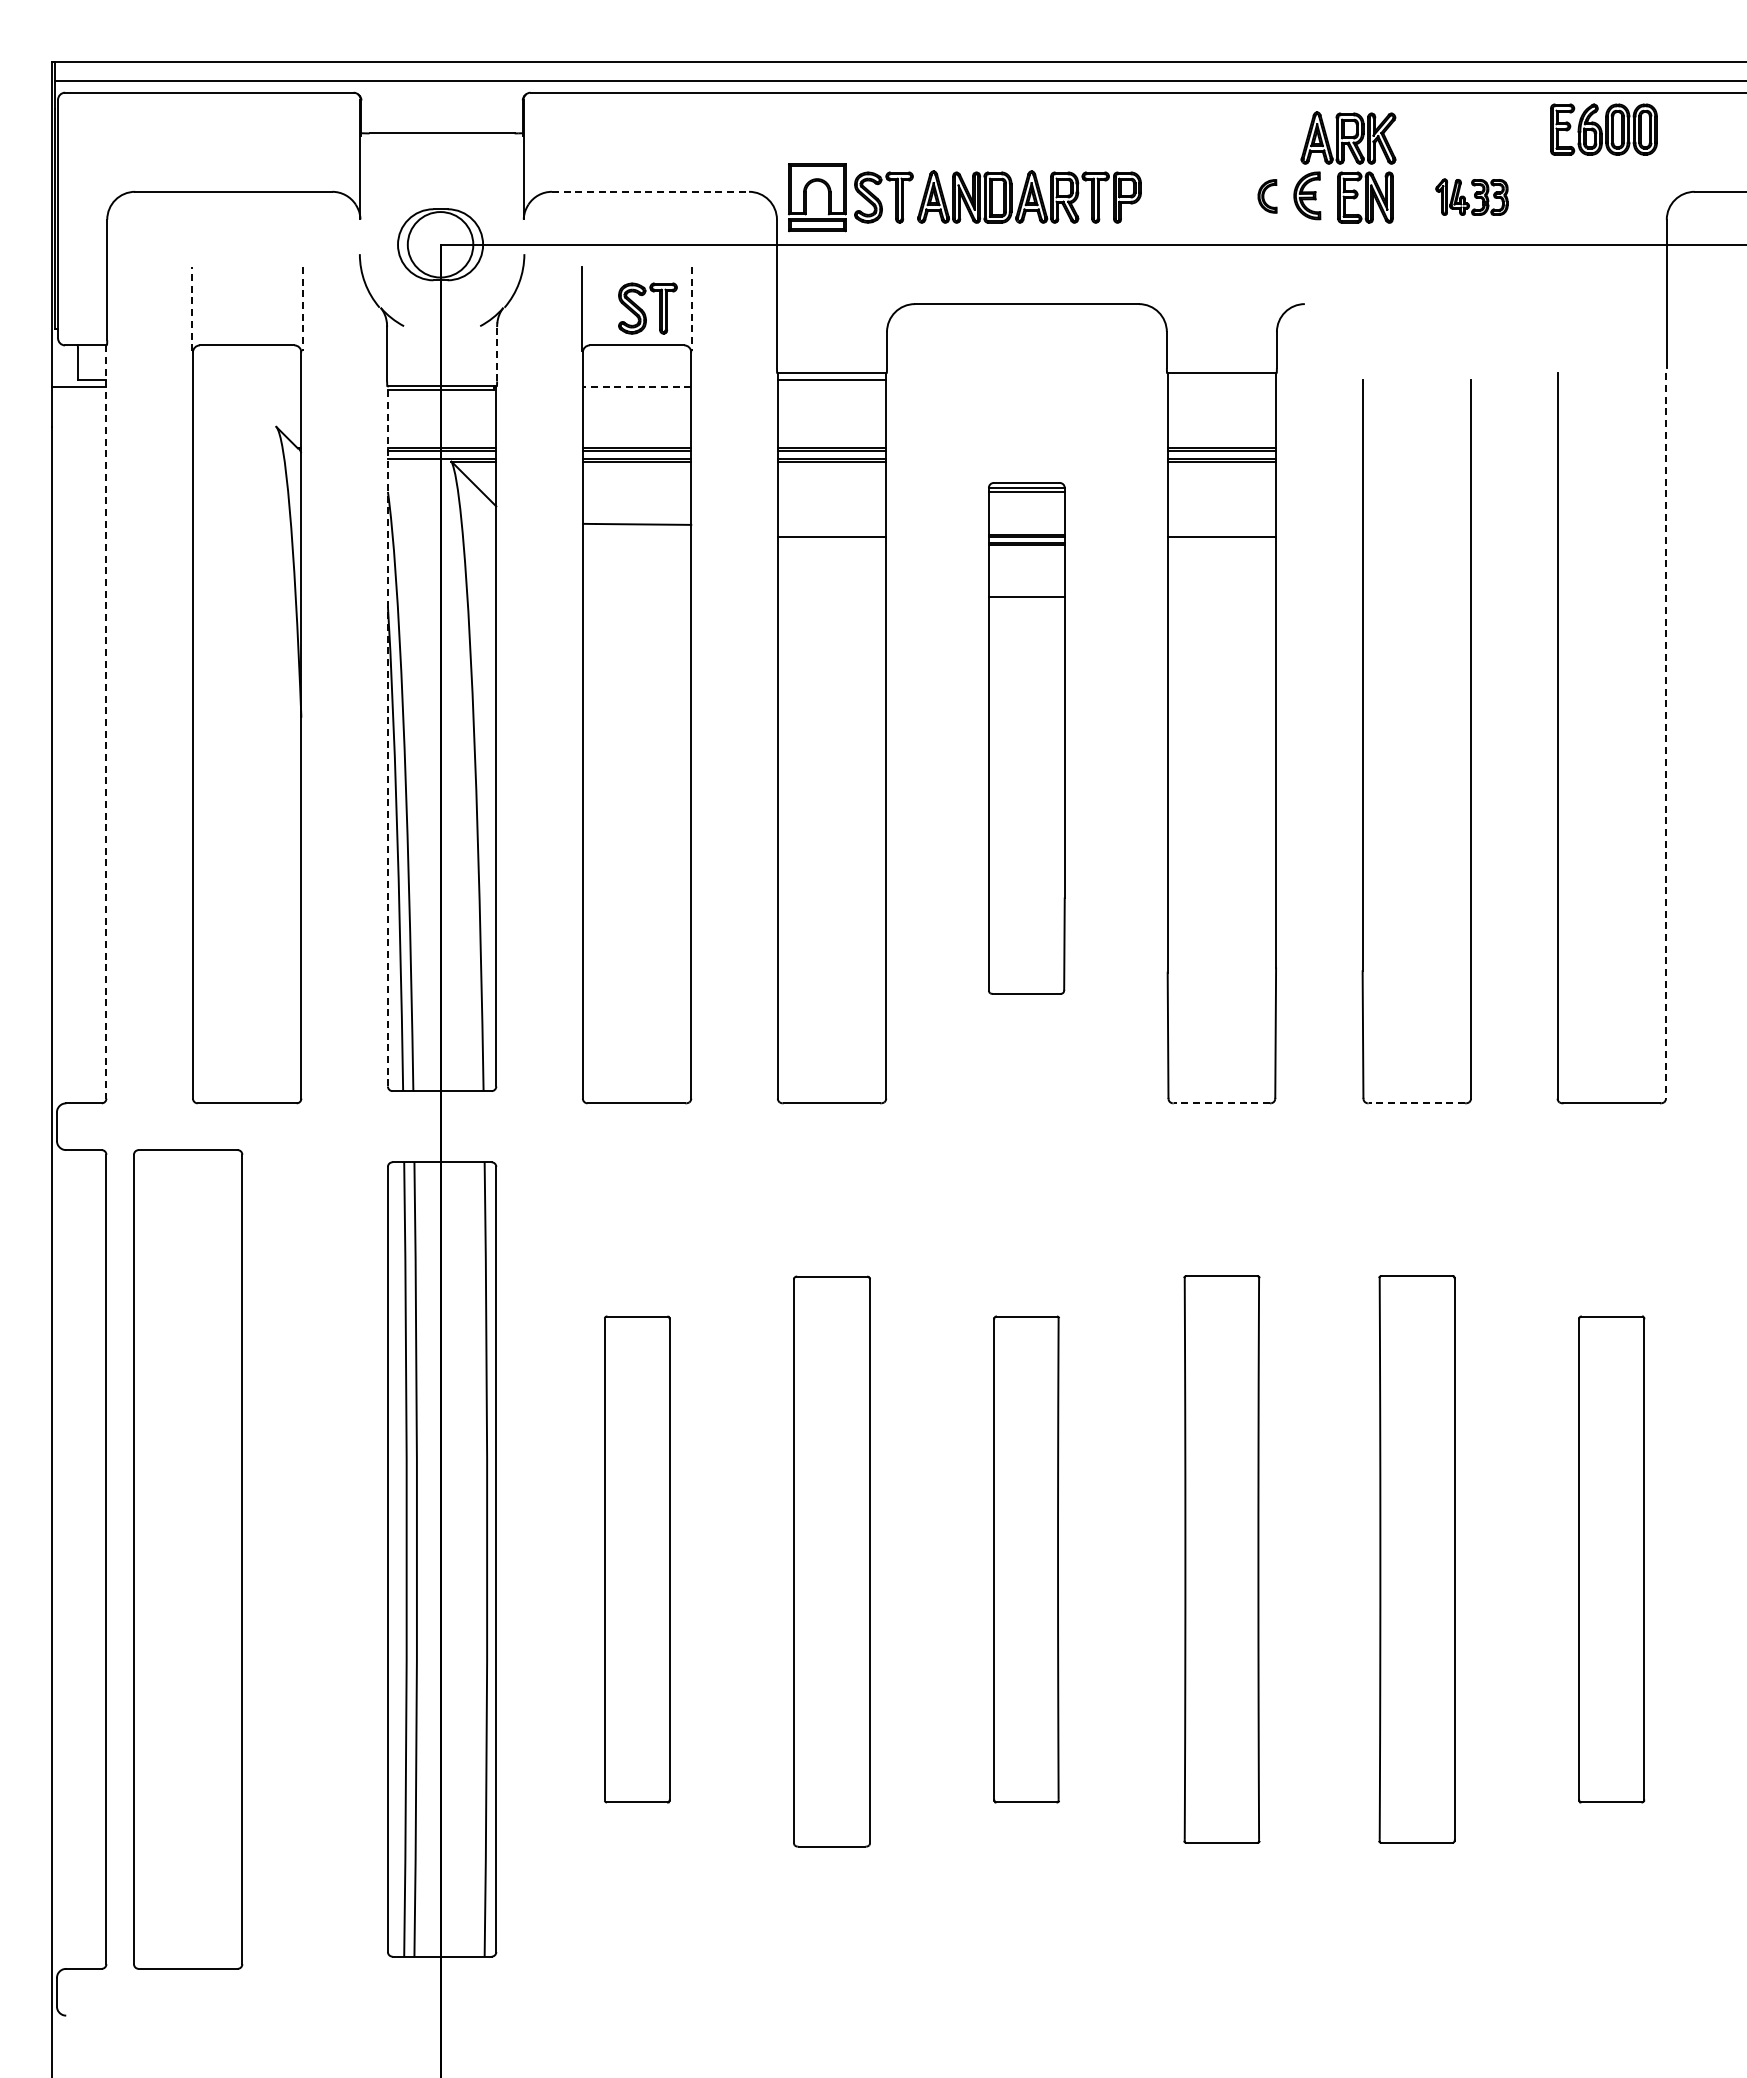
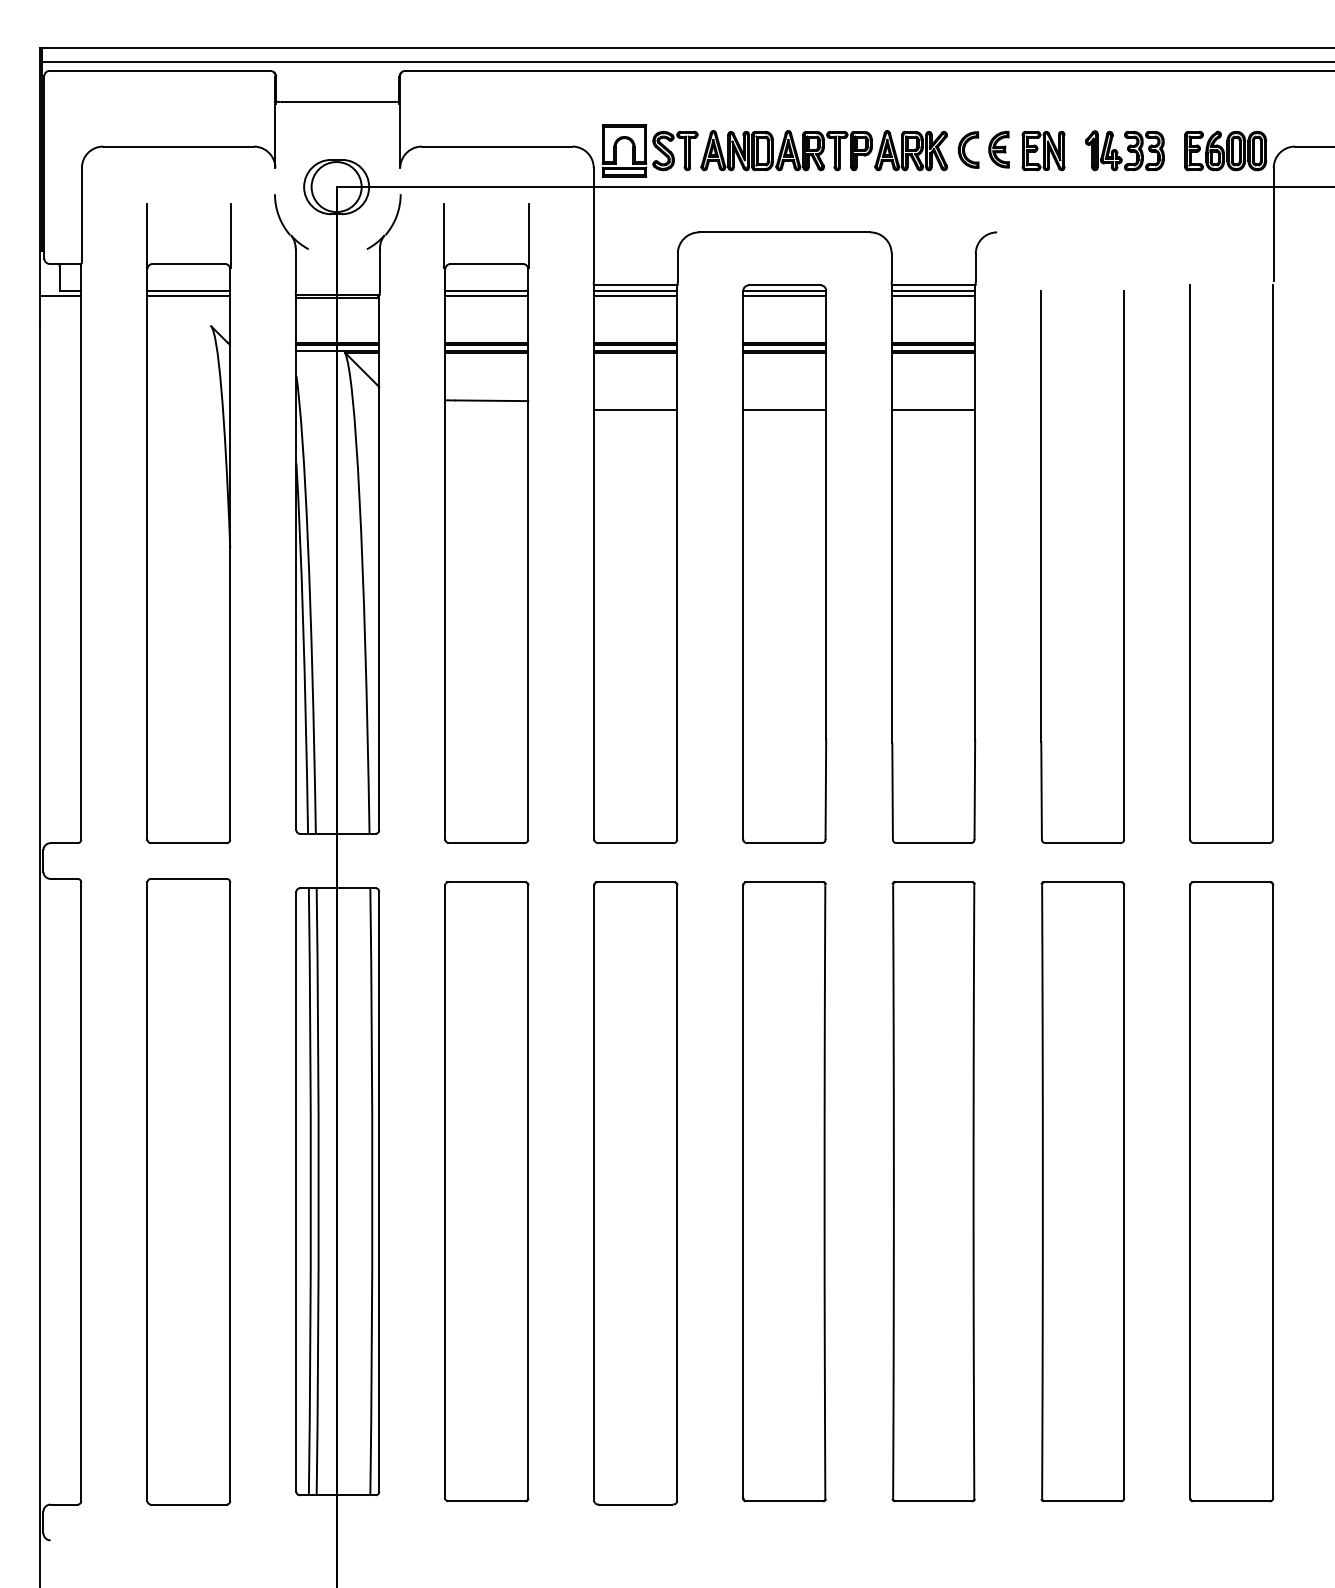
part: (1603, 129) -> (1225, 150), moved
part: (1348, 137) -> (911, 150), moved
line: (650, 191) -> (497, 146), dashed -> solid
part: (1267, 196) -> (968, 150), size x1.43
part: (1471, 196) -> (1124, 150), size x1.43
line: (191, 308) -> (146, 235), dashed -> solid
part: (647, 308) -> (494, 235), removed
line: (302, 309) -> (231, 236), dashed -> solid
line: (692, 309) -> (529, 236), dashed -> solid
line: (497, 353) -> (380, 270), dashed -> solid
line: (246, 380) -> (188, 290), added
line: (636, 380) -> (486, 290), added
line: (1221, 380) -> (933, 290), added
line: (246, 386) -> (188, 295), added
line: (636, 386) -> (486, 295), dashed -> solid
line: (831, 386) -> (635, 295), added
line: (1221, 386) -> (933, 295), added
line: (106, 722) -> (81, 552), dashed -> solid
line: (387, 735) -> (296, 562), dashed -> solid
line: (1665, 736) -> (1272, 562), dashed -> solid
part: (1026, 738) -> (784, 564), size x1.43
line: (1221, 1103) -> (933, 843), dashed -> solid
line: (1416, 1103) -> (1082, 843), dashed -> solid
part: (188, 1559) -> (189, 1191), moved
part: (637, 1559) -> (487, 1191), size x1.67
part: (1026, 1559) -> (784, 1191), size x1.67
part: (1221, 1559) -> (933, 1191), size x1.43
part: (1416, 1559) -> (1082, 1191), size x1.43
part: (1611, 1559) -> (1231, 1191), size x1.67
part: (831, 1561) -> (635, 1193), size x1.43

